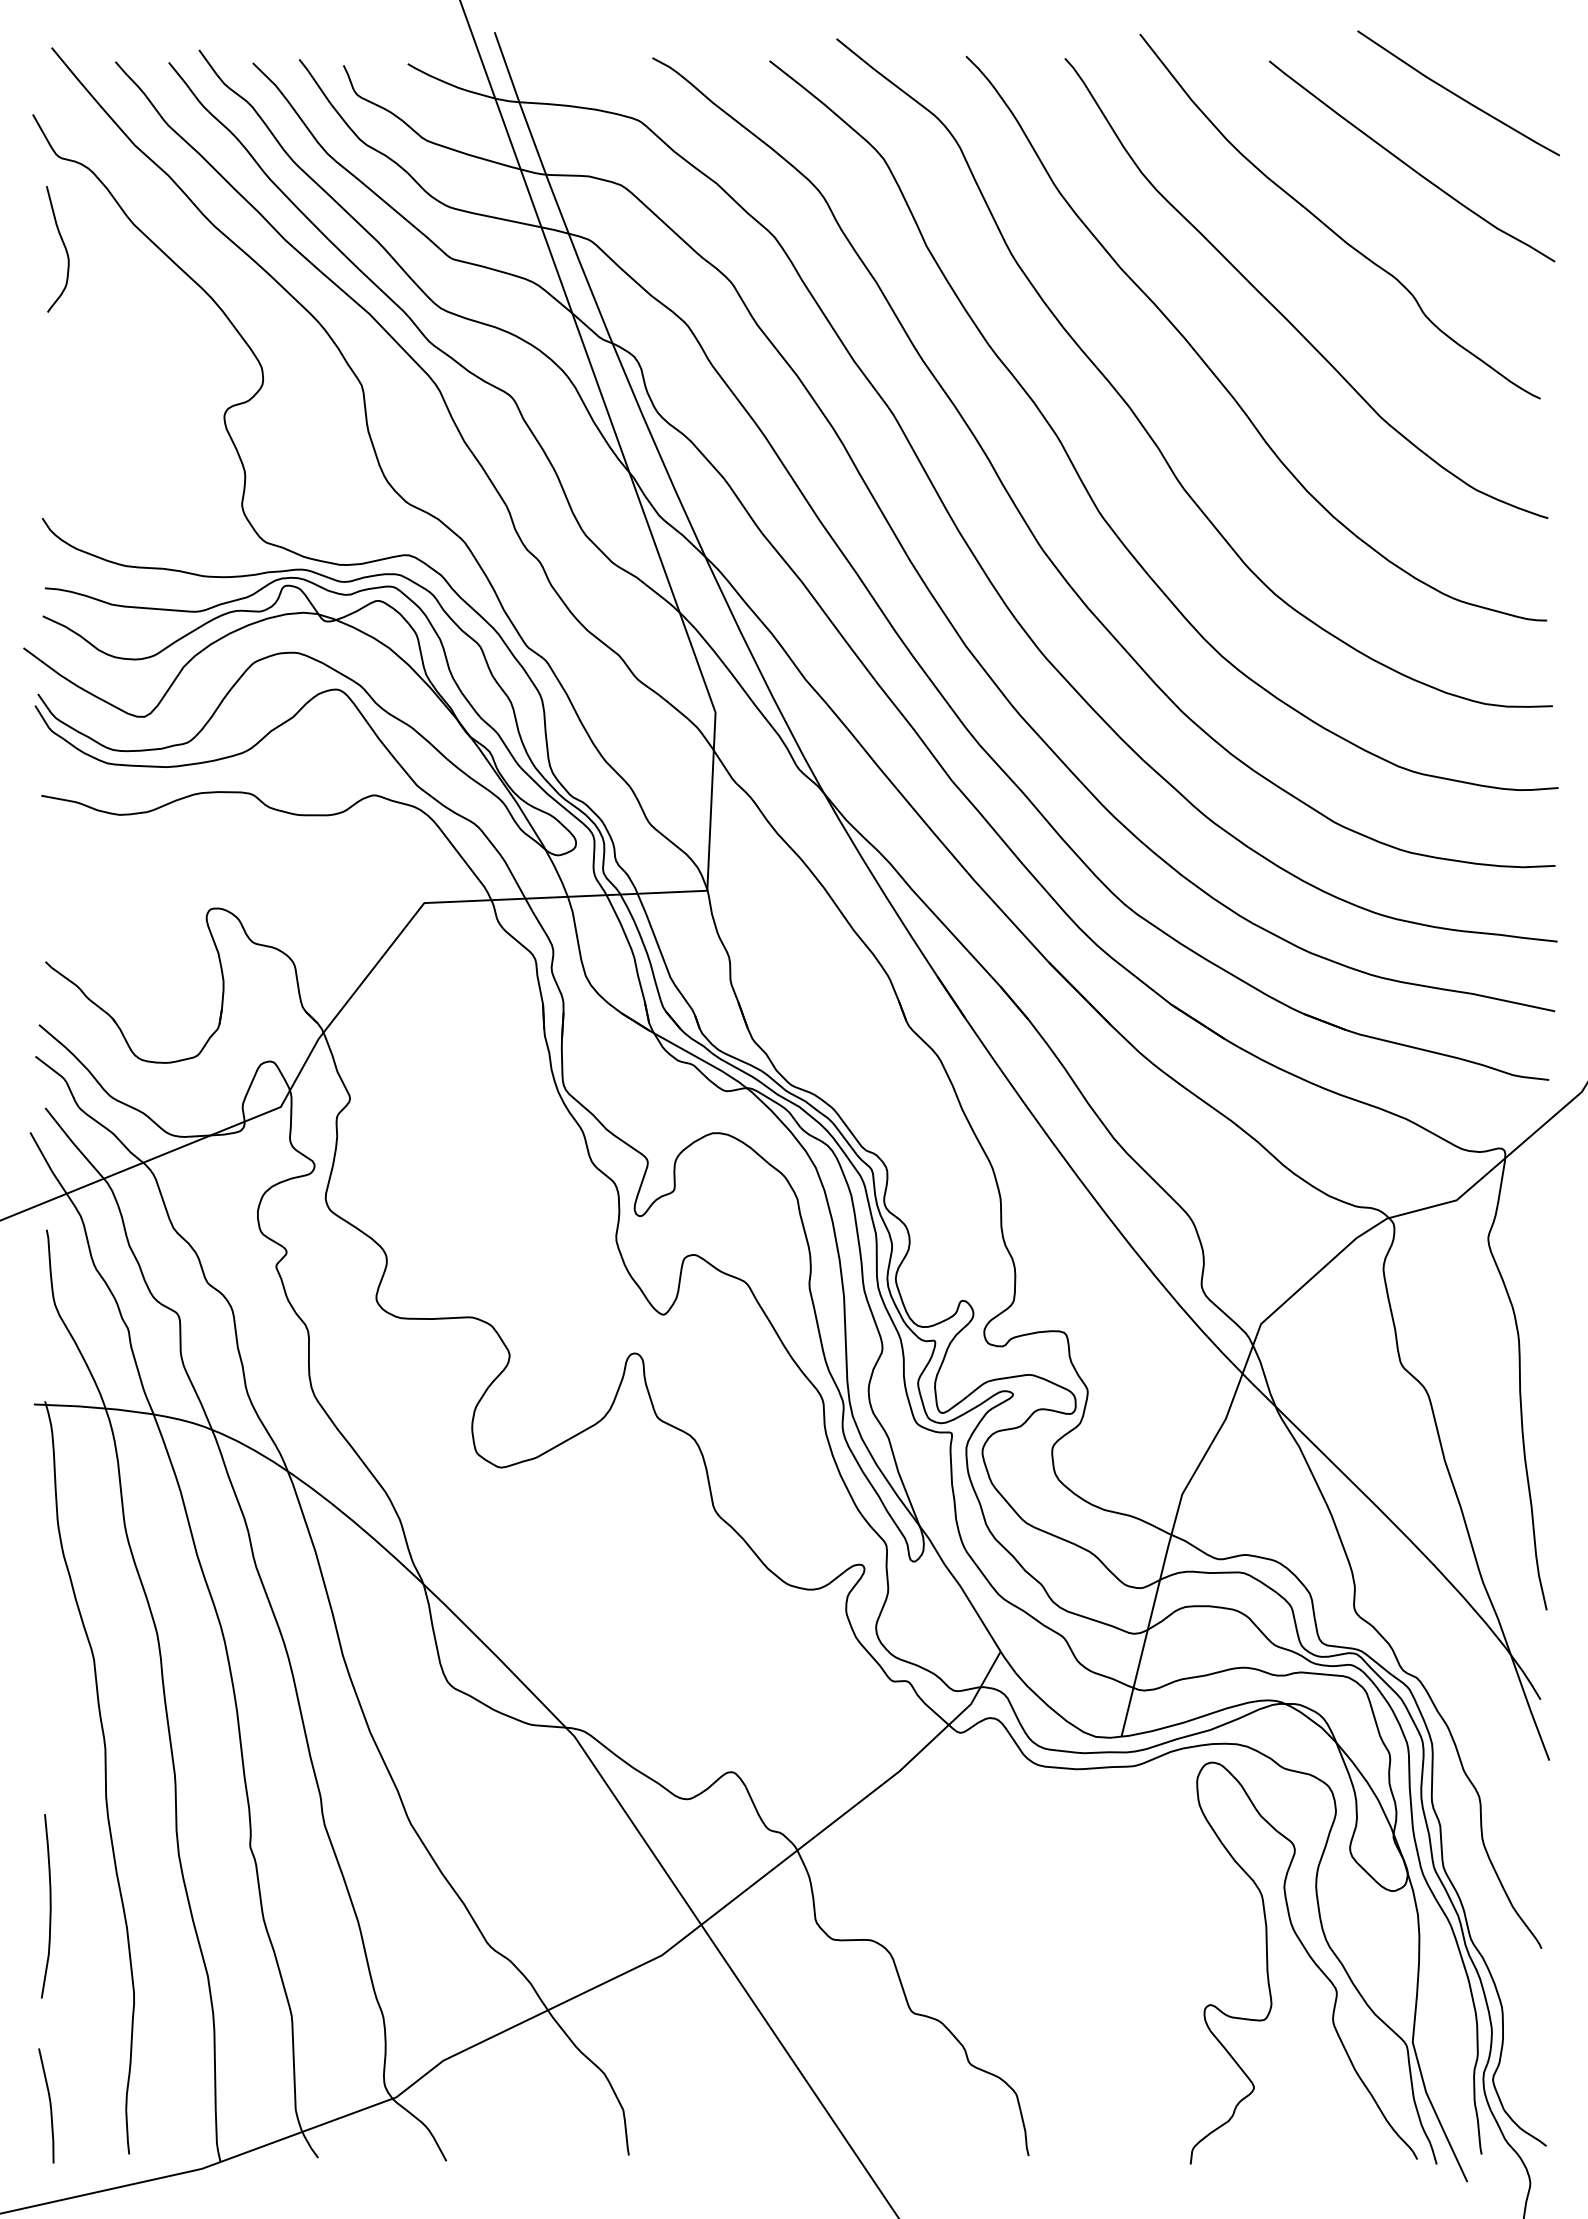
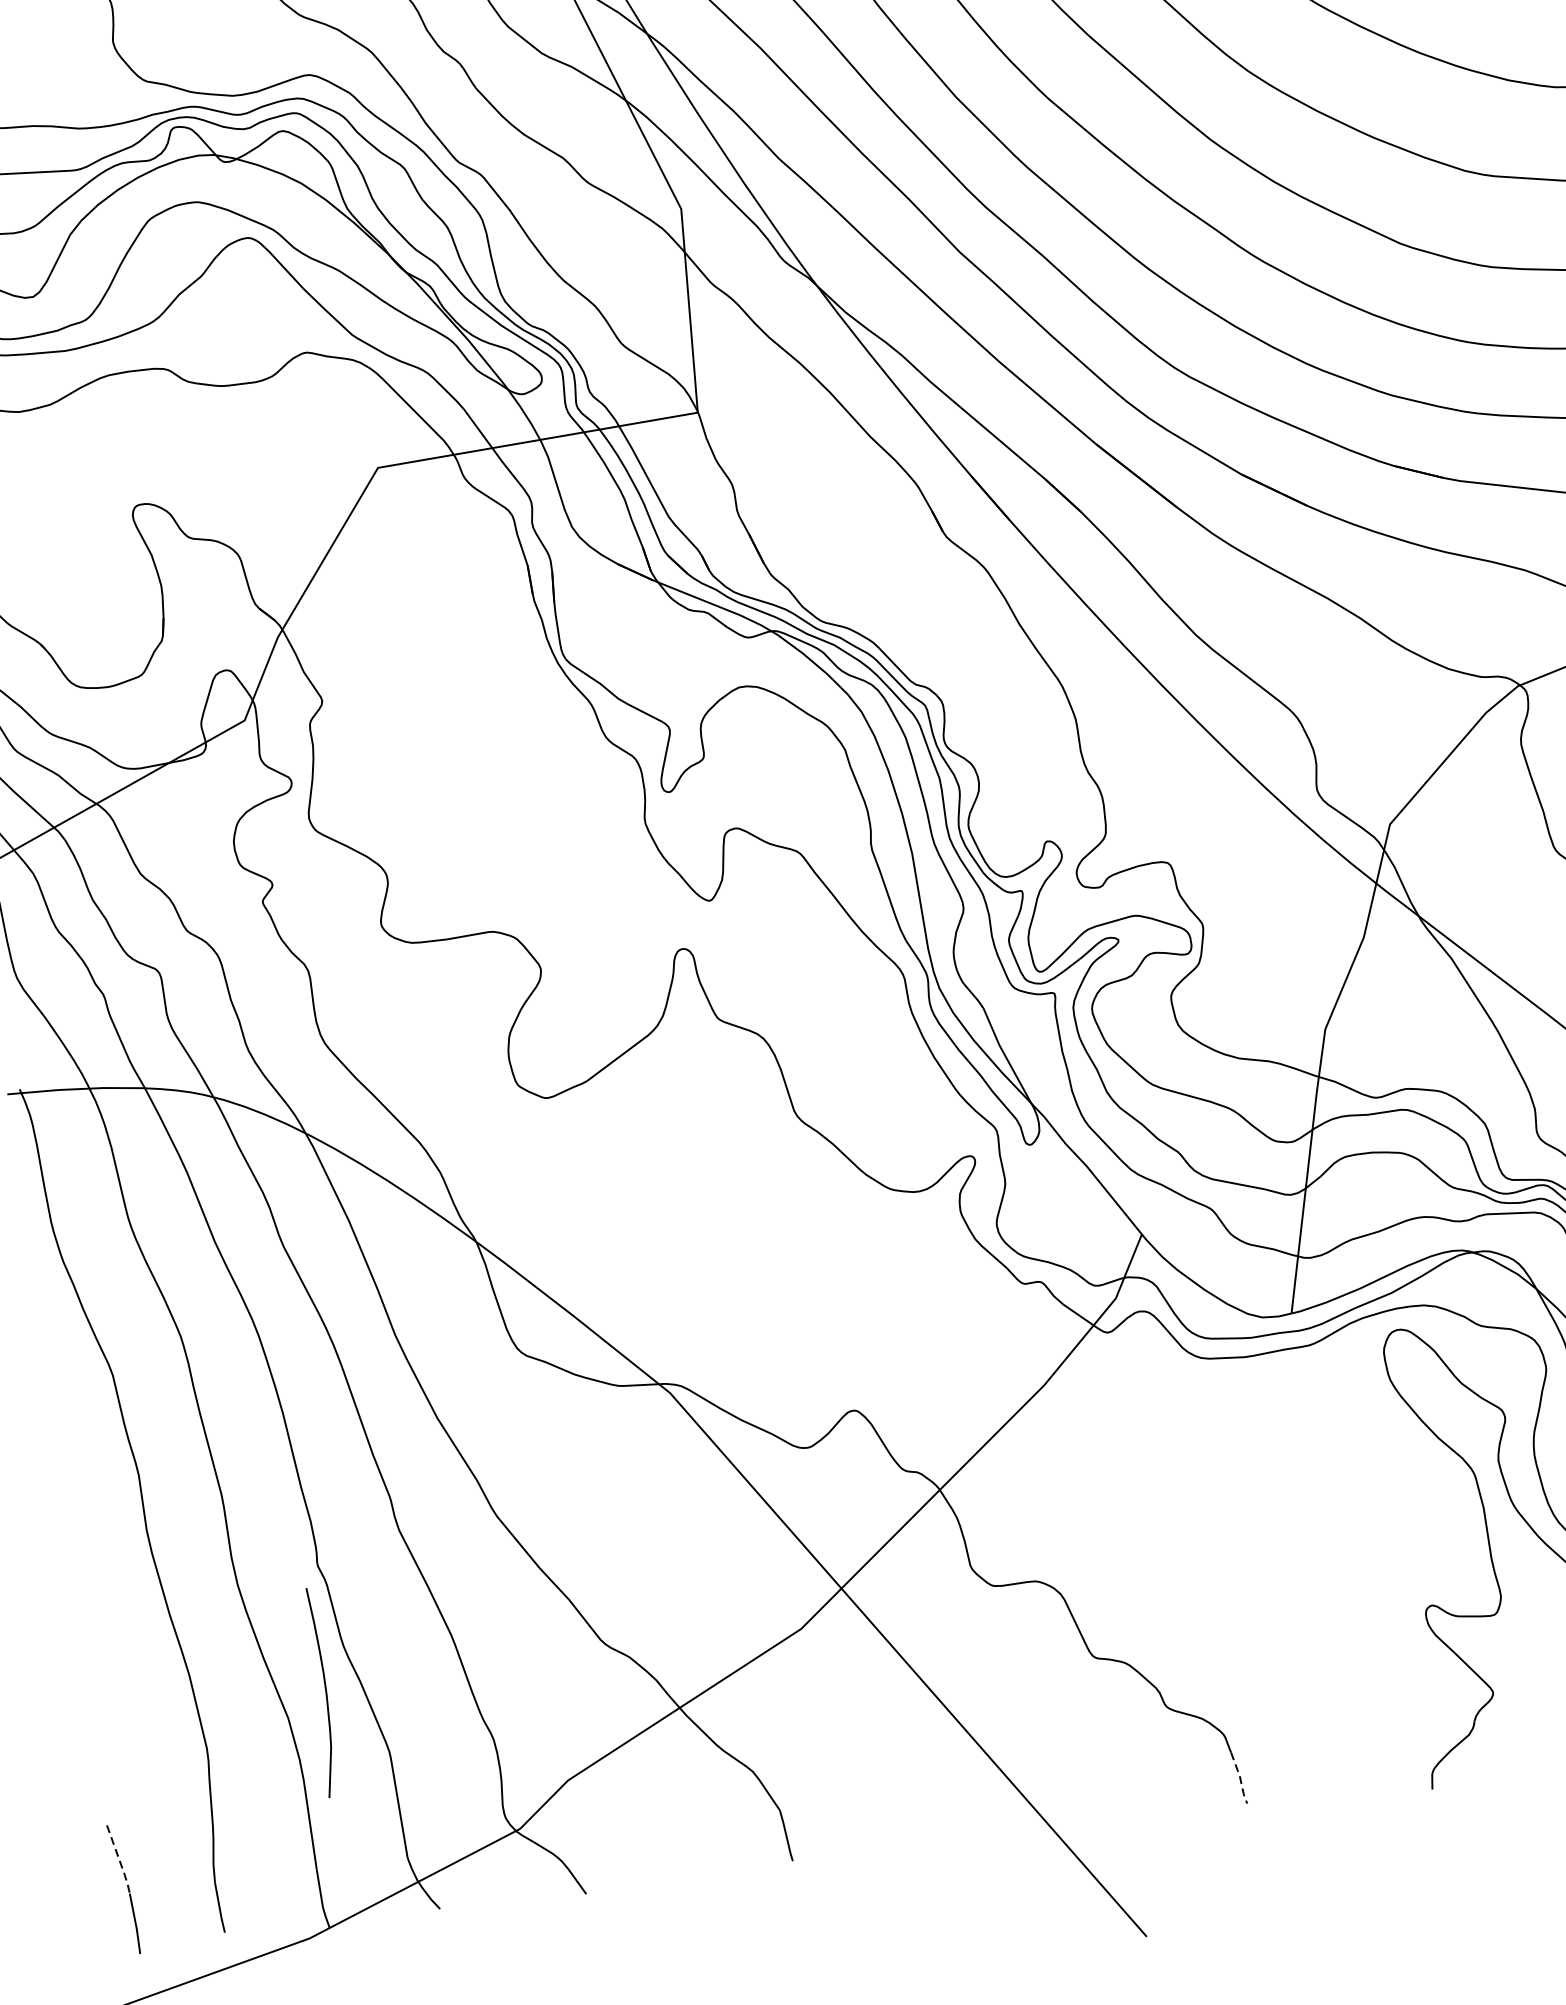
curve: (49, 1906) -> (324, 1692), moved
line: (46, 2081) -> (120, 1861), solid -> dashed
line: (1025, 2133) -> (1240, 1778), solid -> dashed

